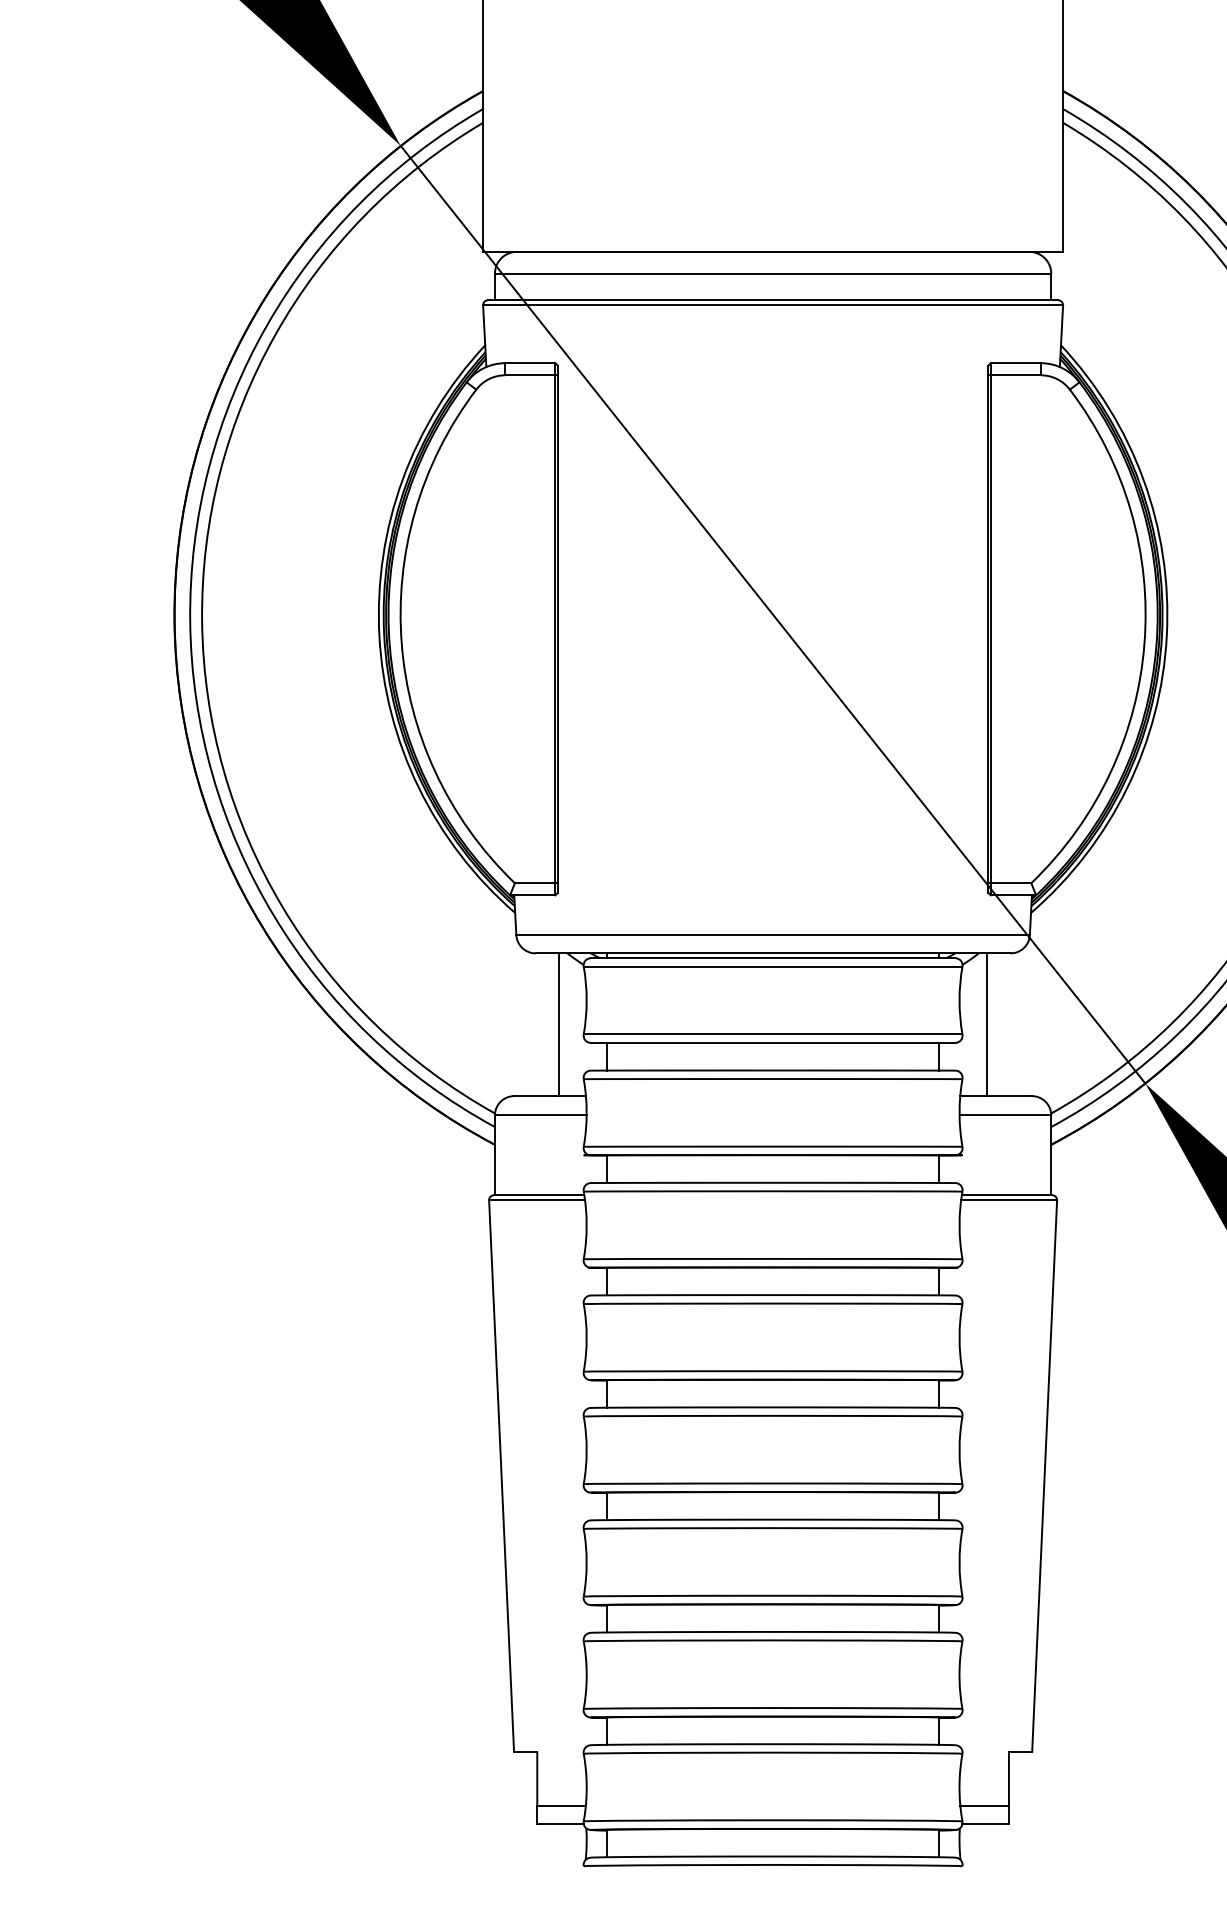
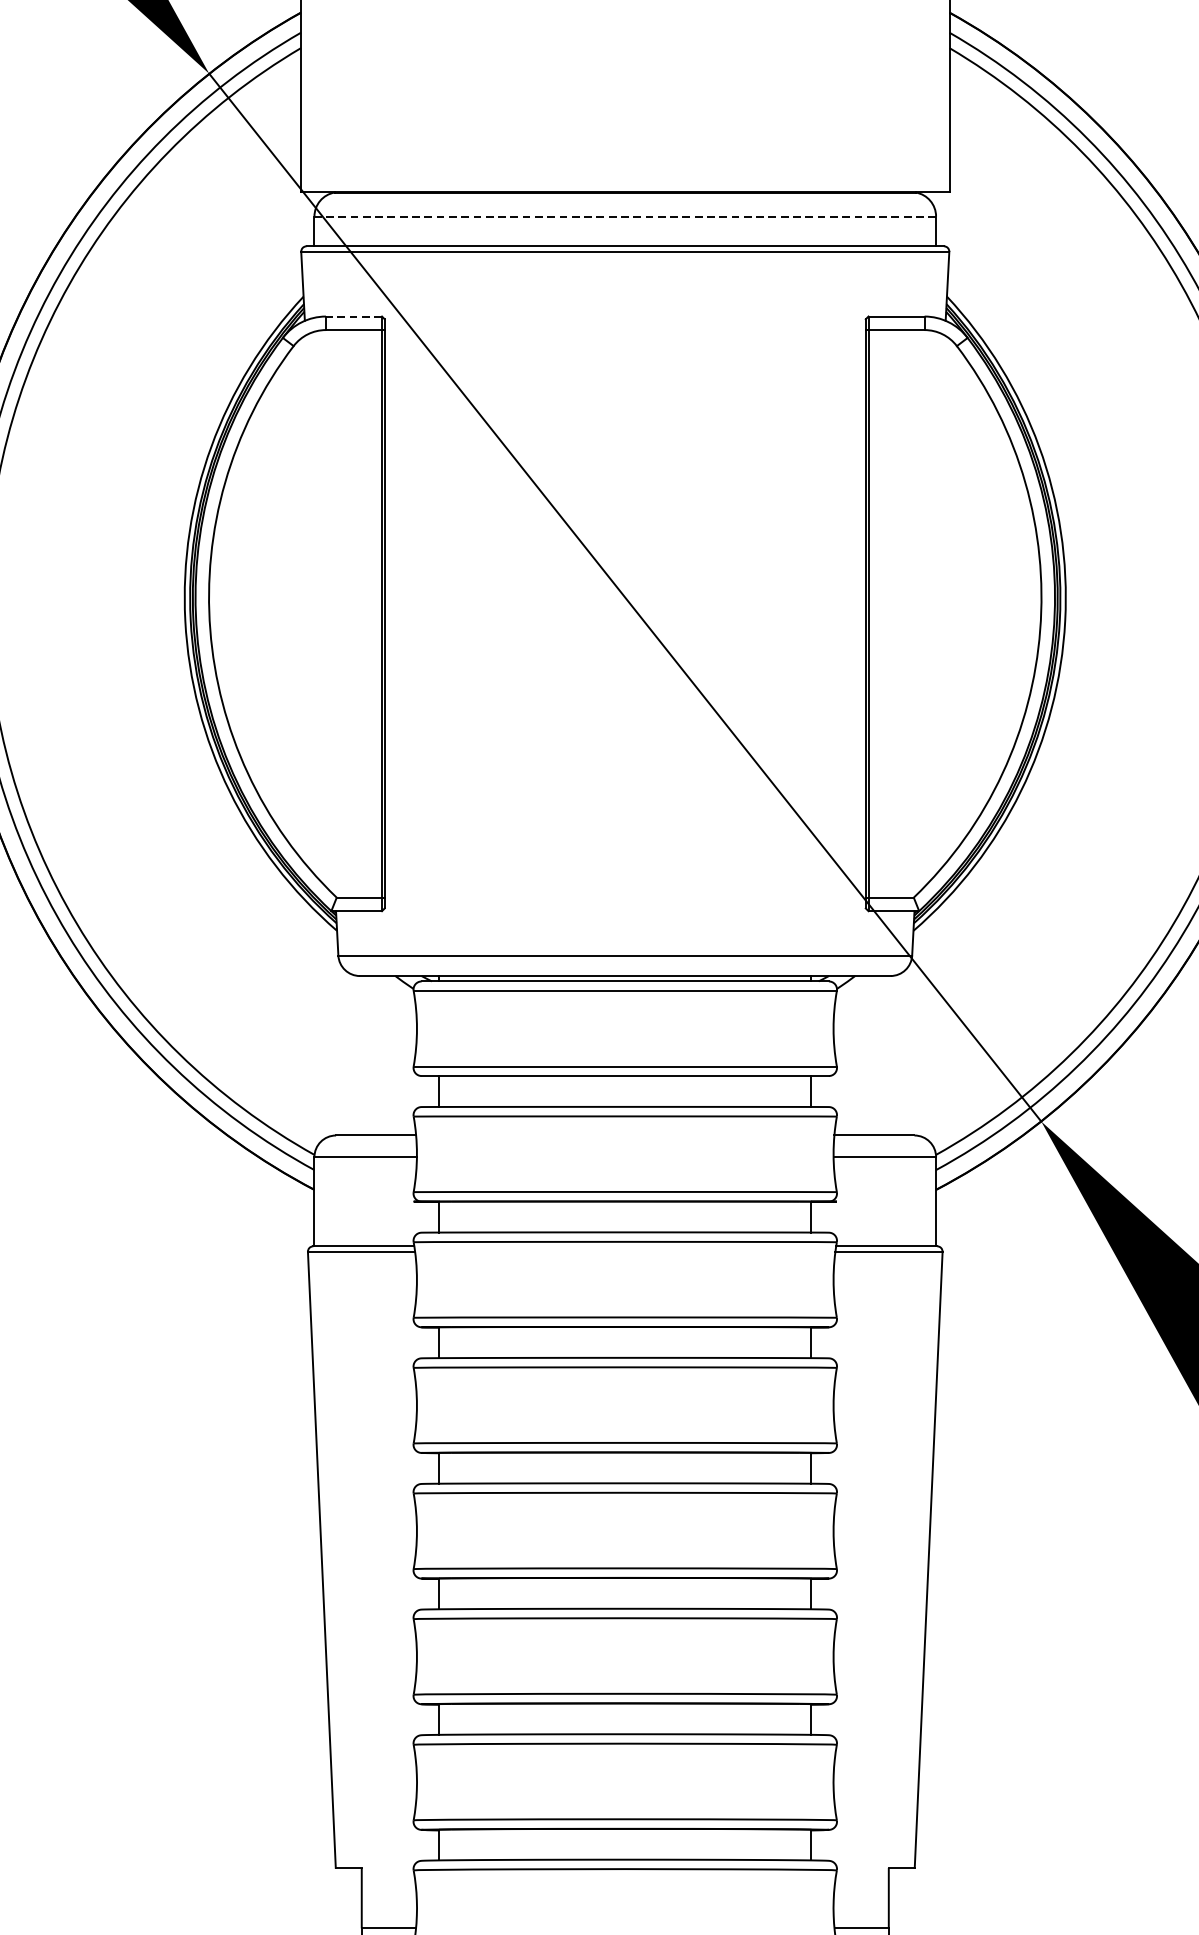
line: (772, 273) -> (624, 216), solid -> dashed
line: (529, 363) -> (353, 316), solid -> dashed
line: (559, 1024) -> (386, 1055), removed
line: (987, 1024) -> (864, 1055), removed

